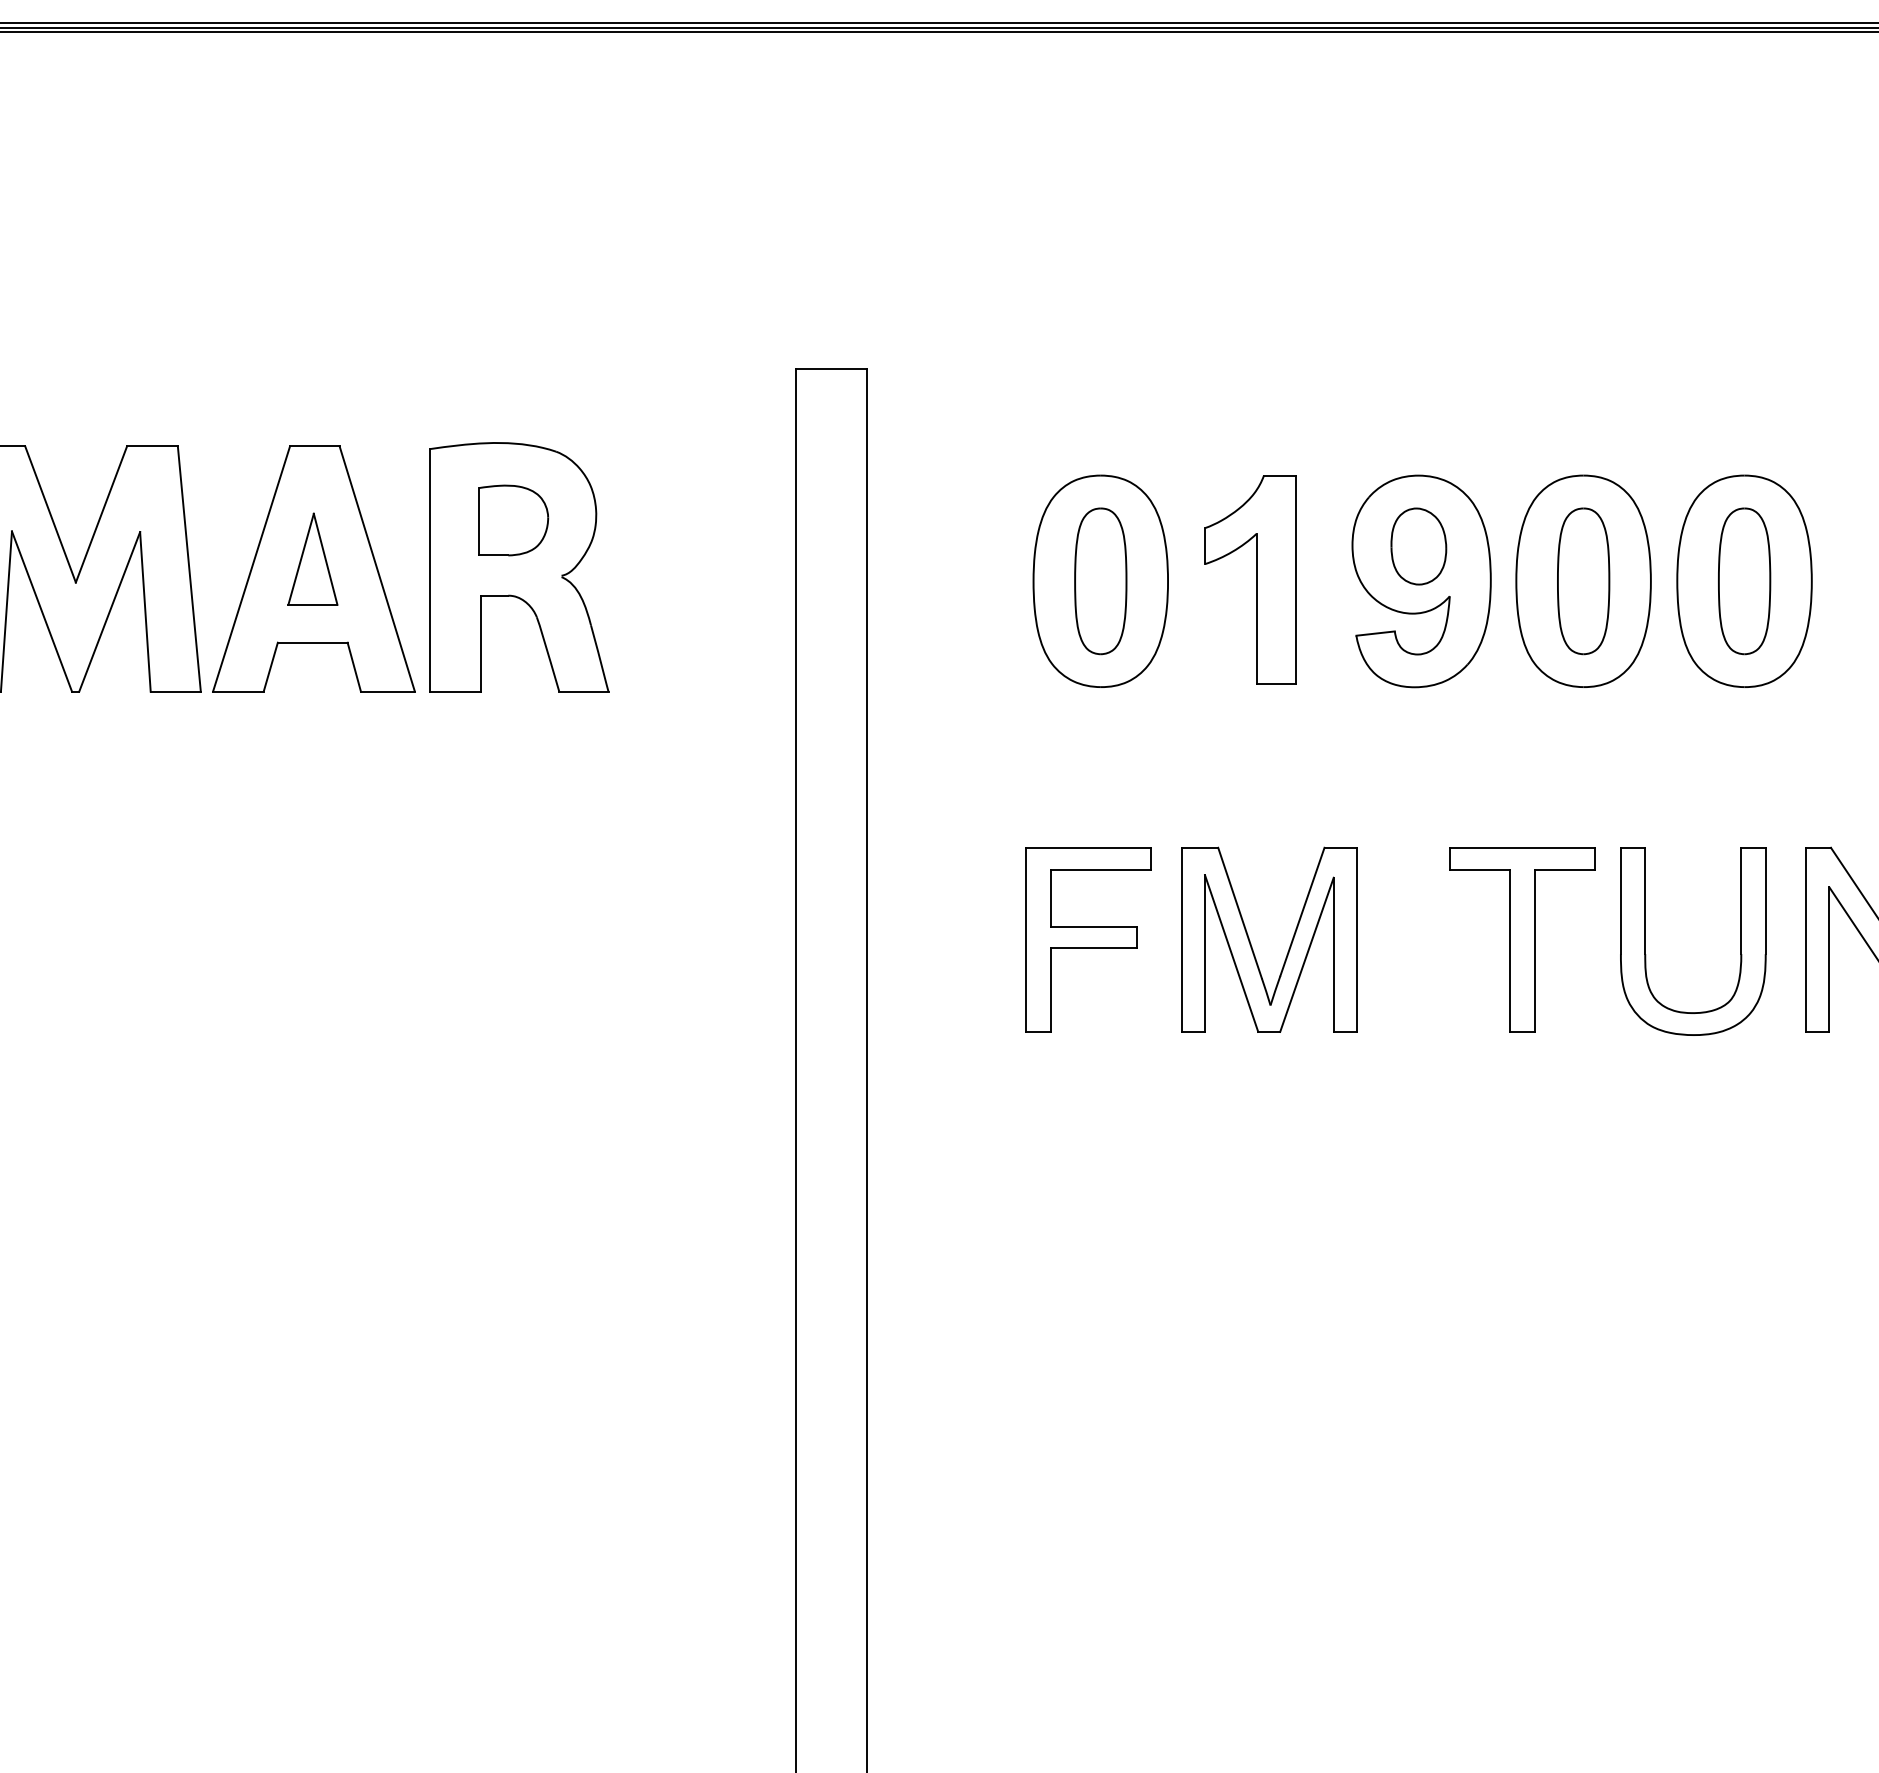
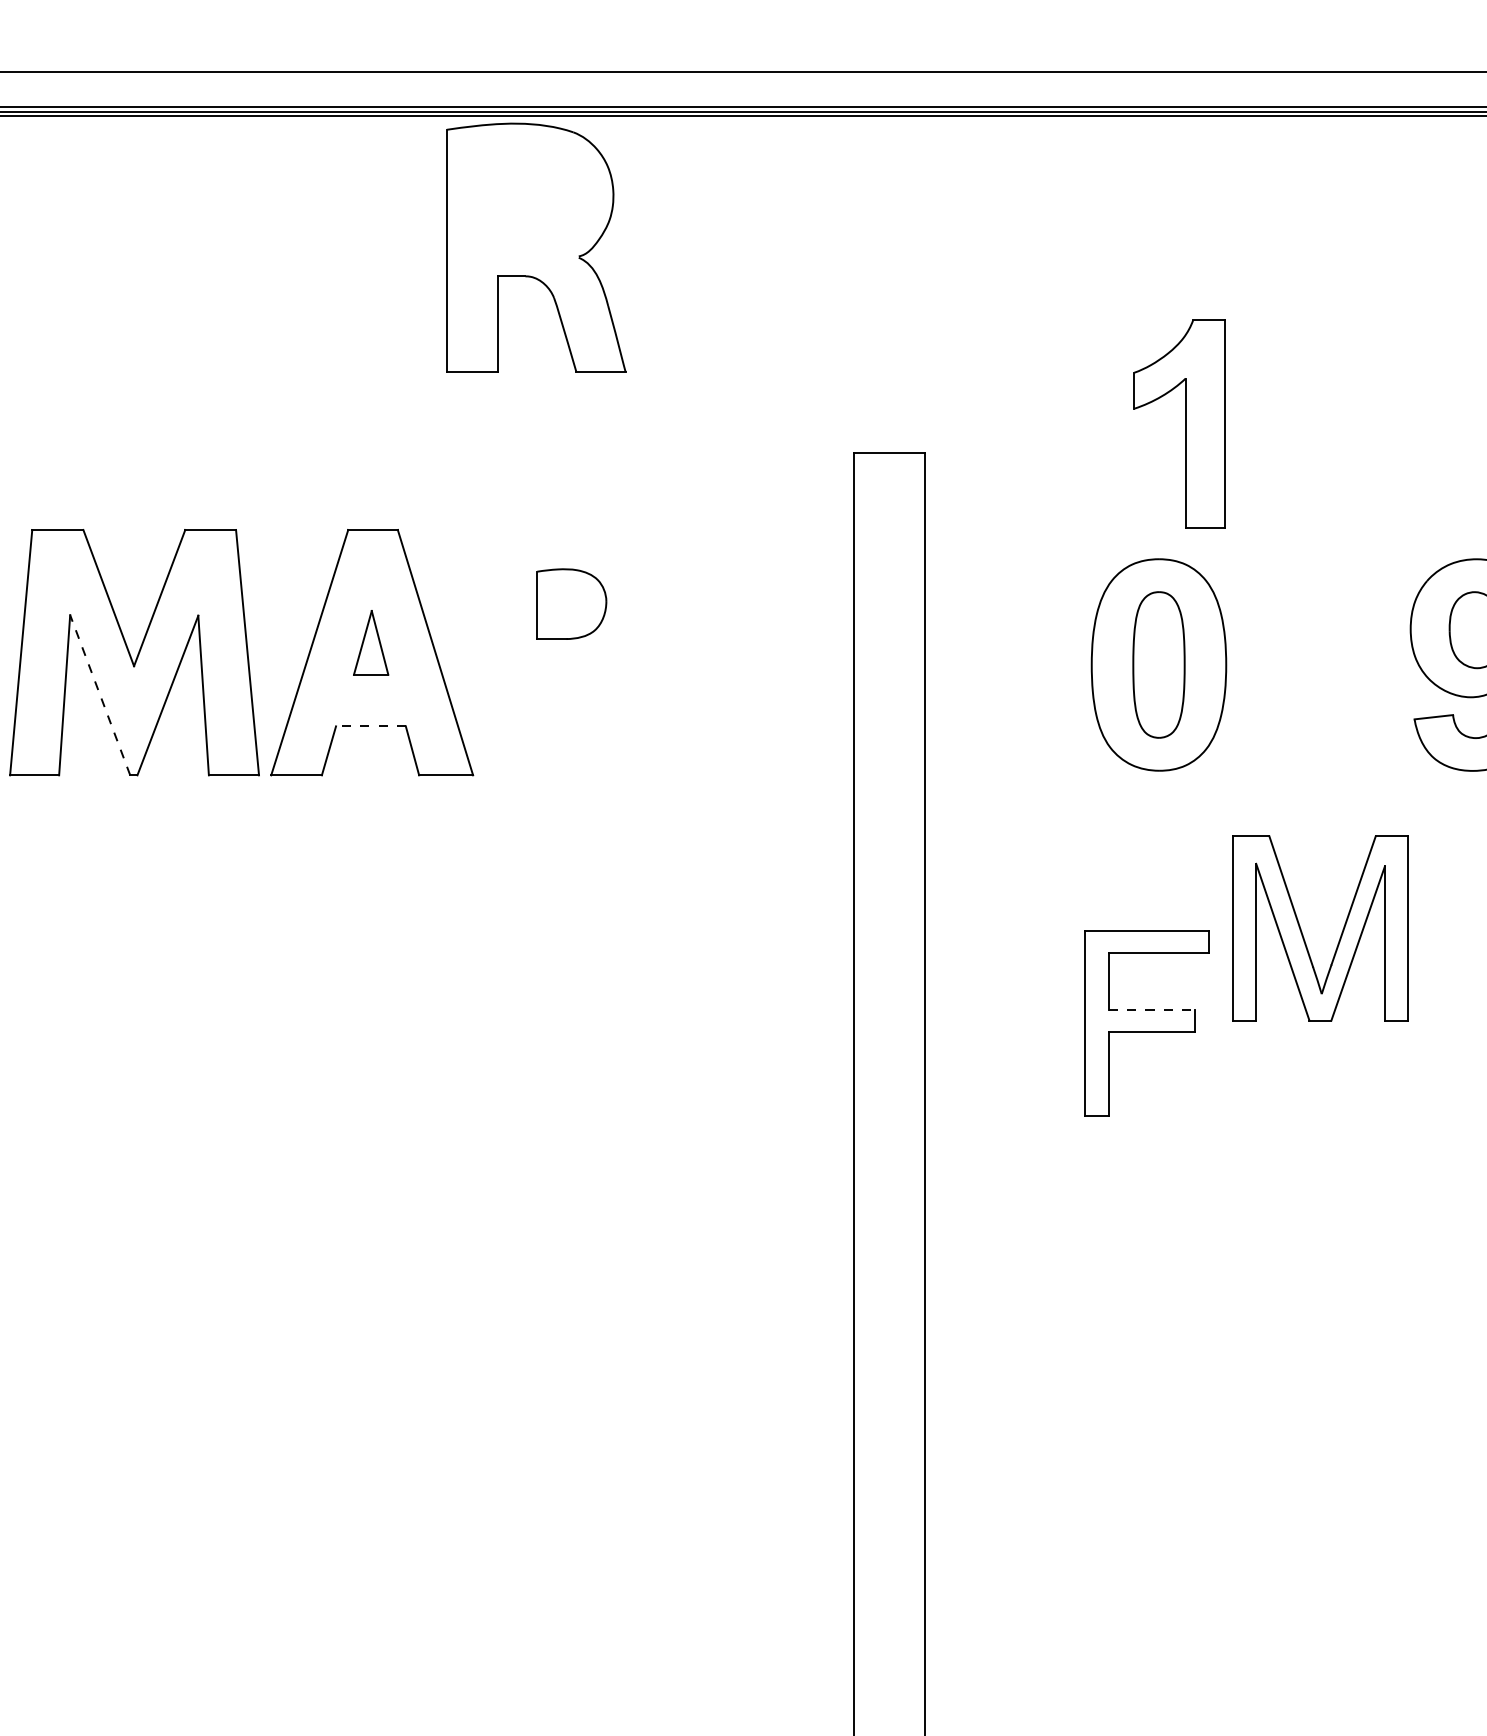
part: (312, 558) -> (370, 642), size x0.7
part: (519, 567) -> (536, 248), moved
part: (1250, 579) -> (1179, 424), moved
line: (42, 611) -> (100, 695), solid -> dashed
line: (312, 642) -> (370, 726), solid -> dashed
line: (1094, 926) -> (1152, 1010), solid -> dashed
part: (1252, 946) -> (1303, 935), moved

